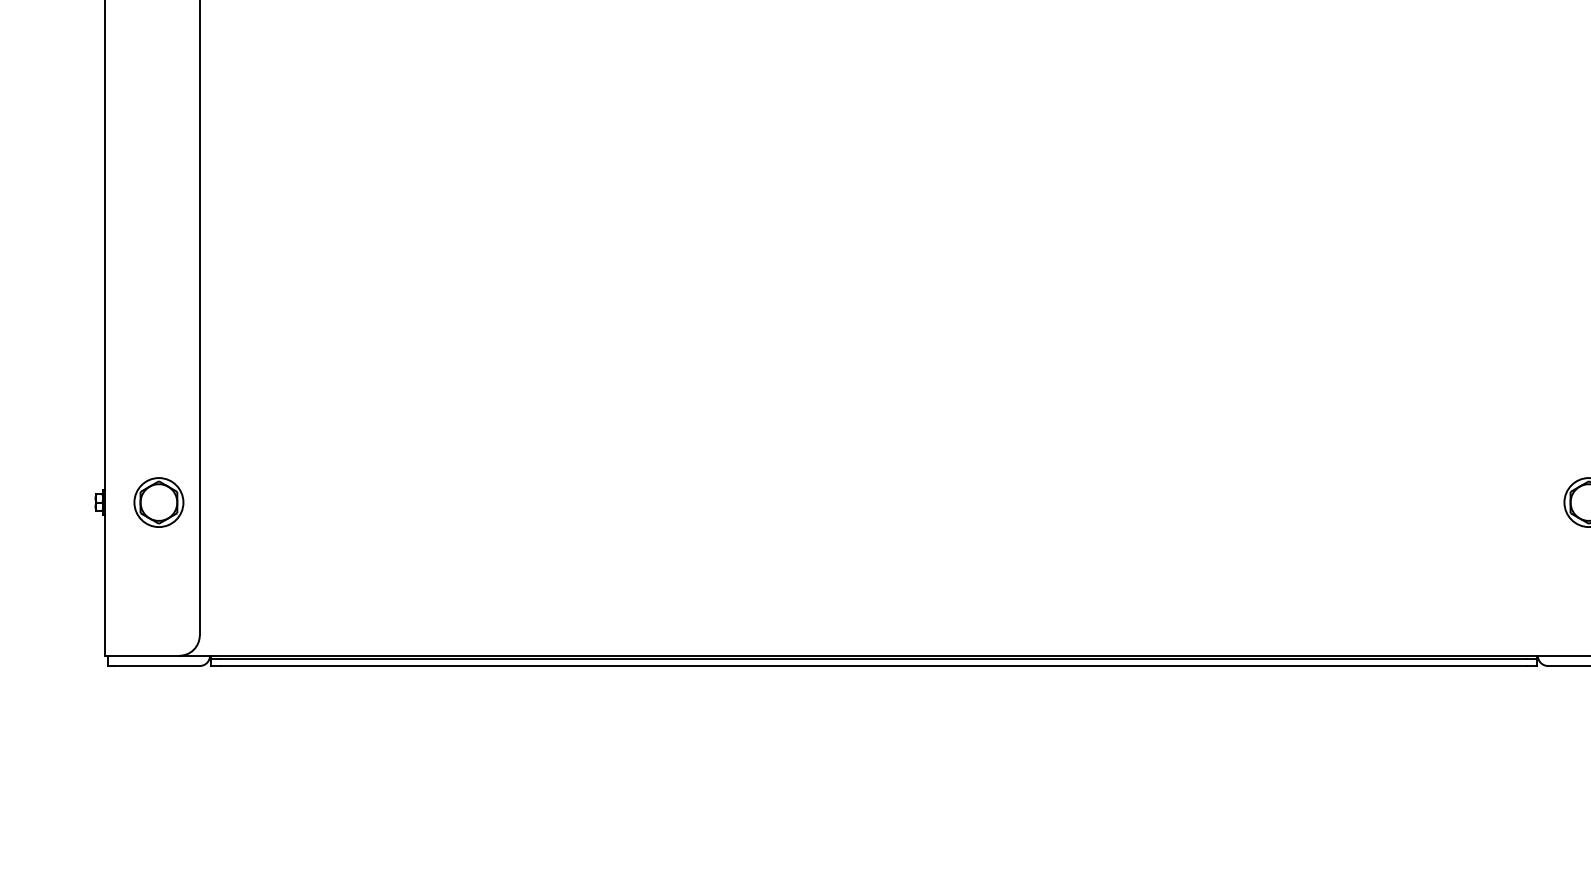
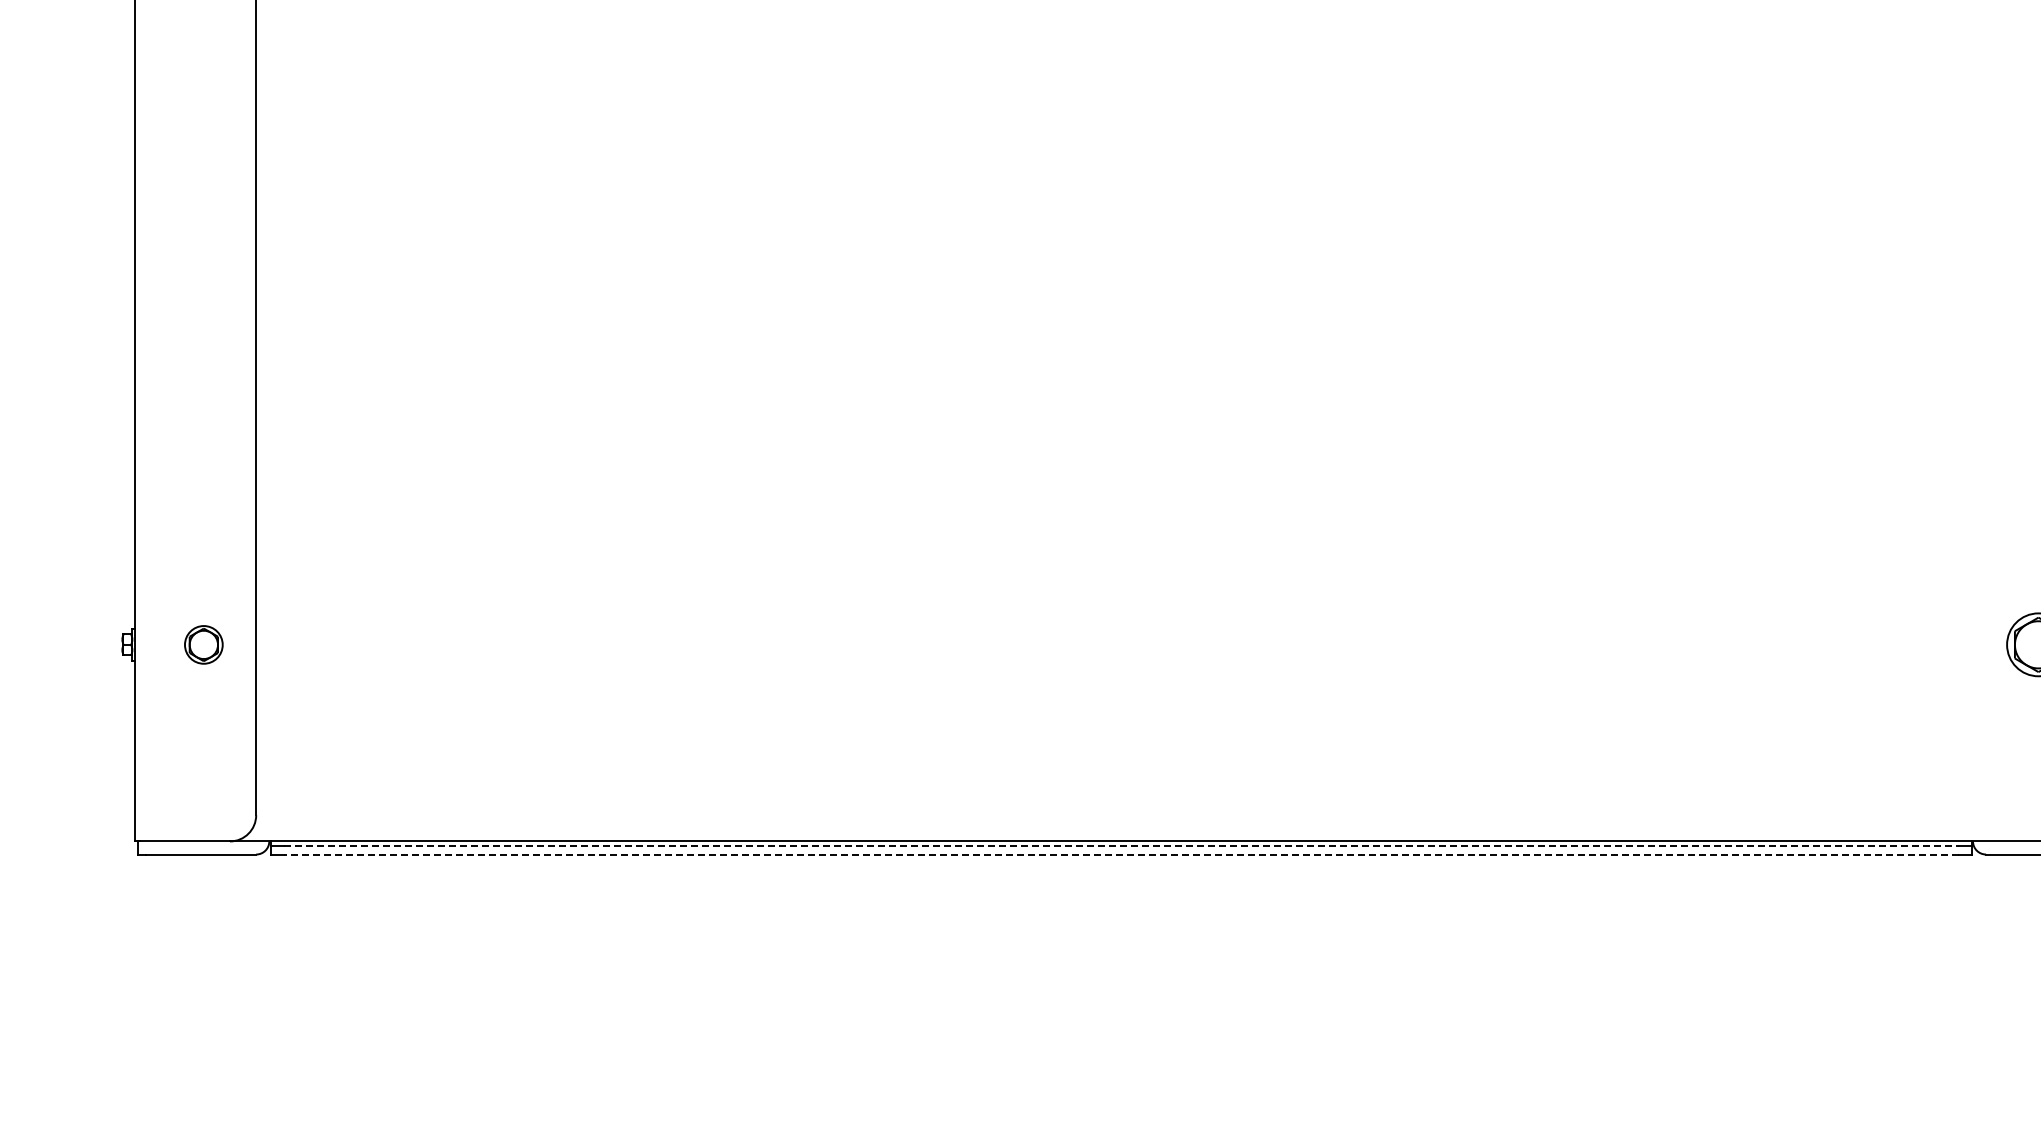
part: (158, 502) -> (203, 644), size x0.6
line: (874, 659) -> (1121, 846), solid -> dashed
line: (873, 665) -> (1120, 854), solid -> dashed

